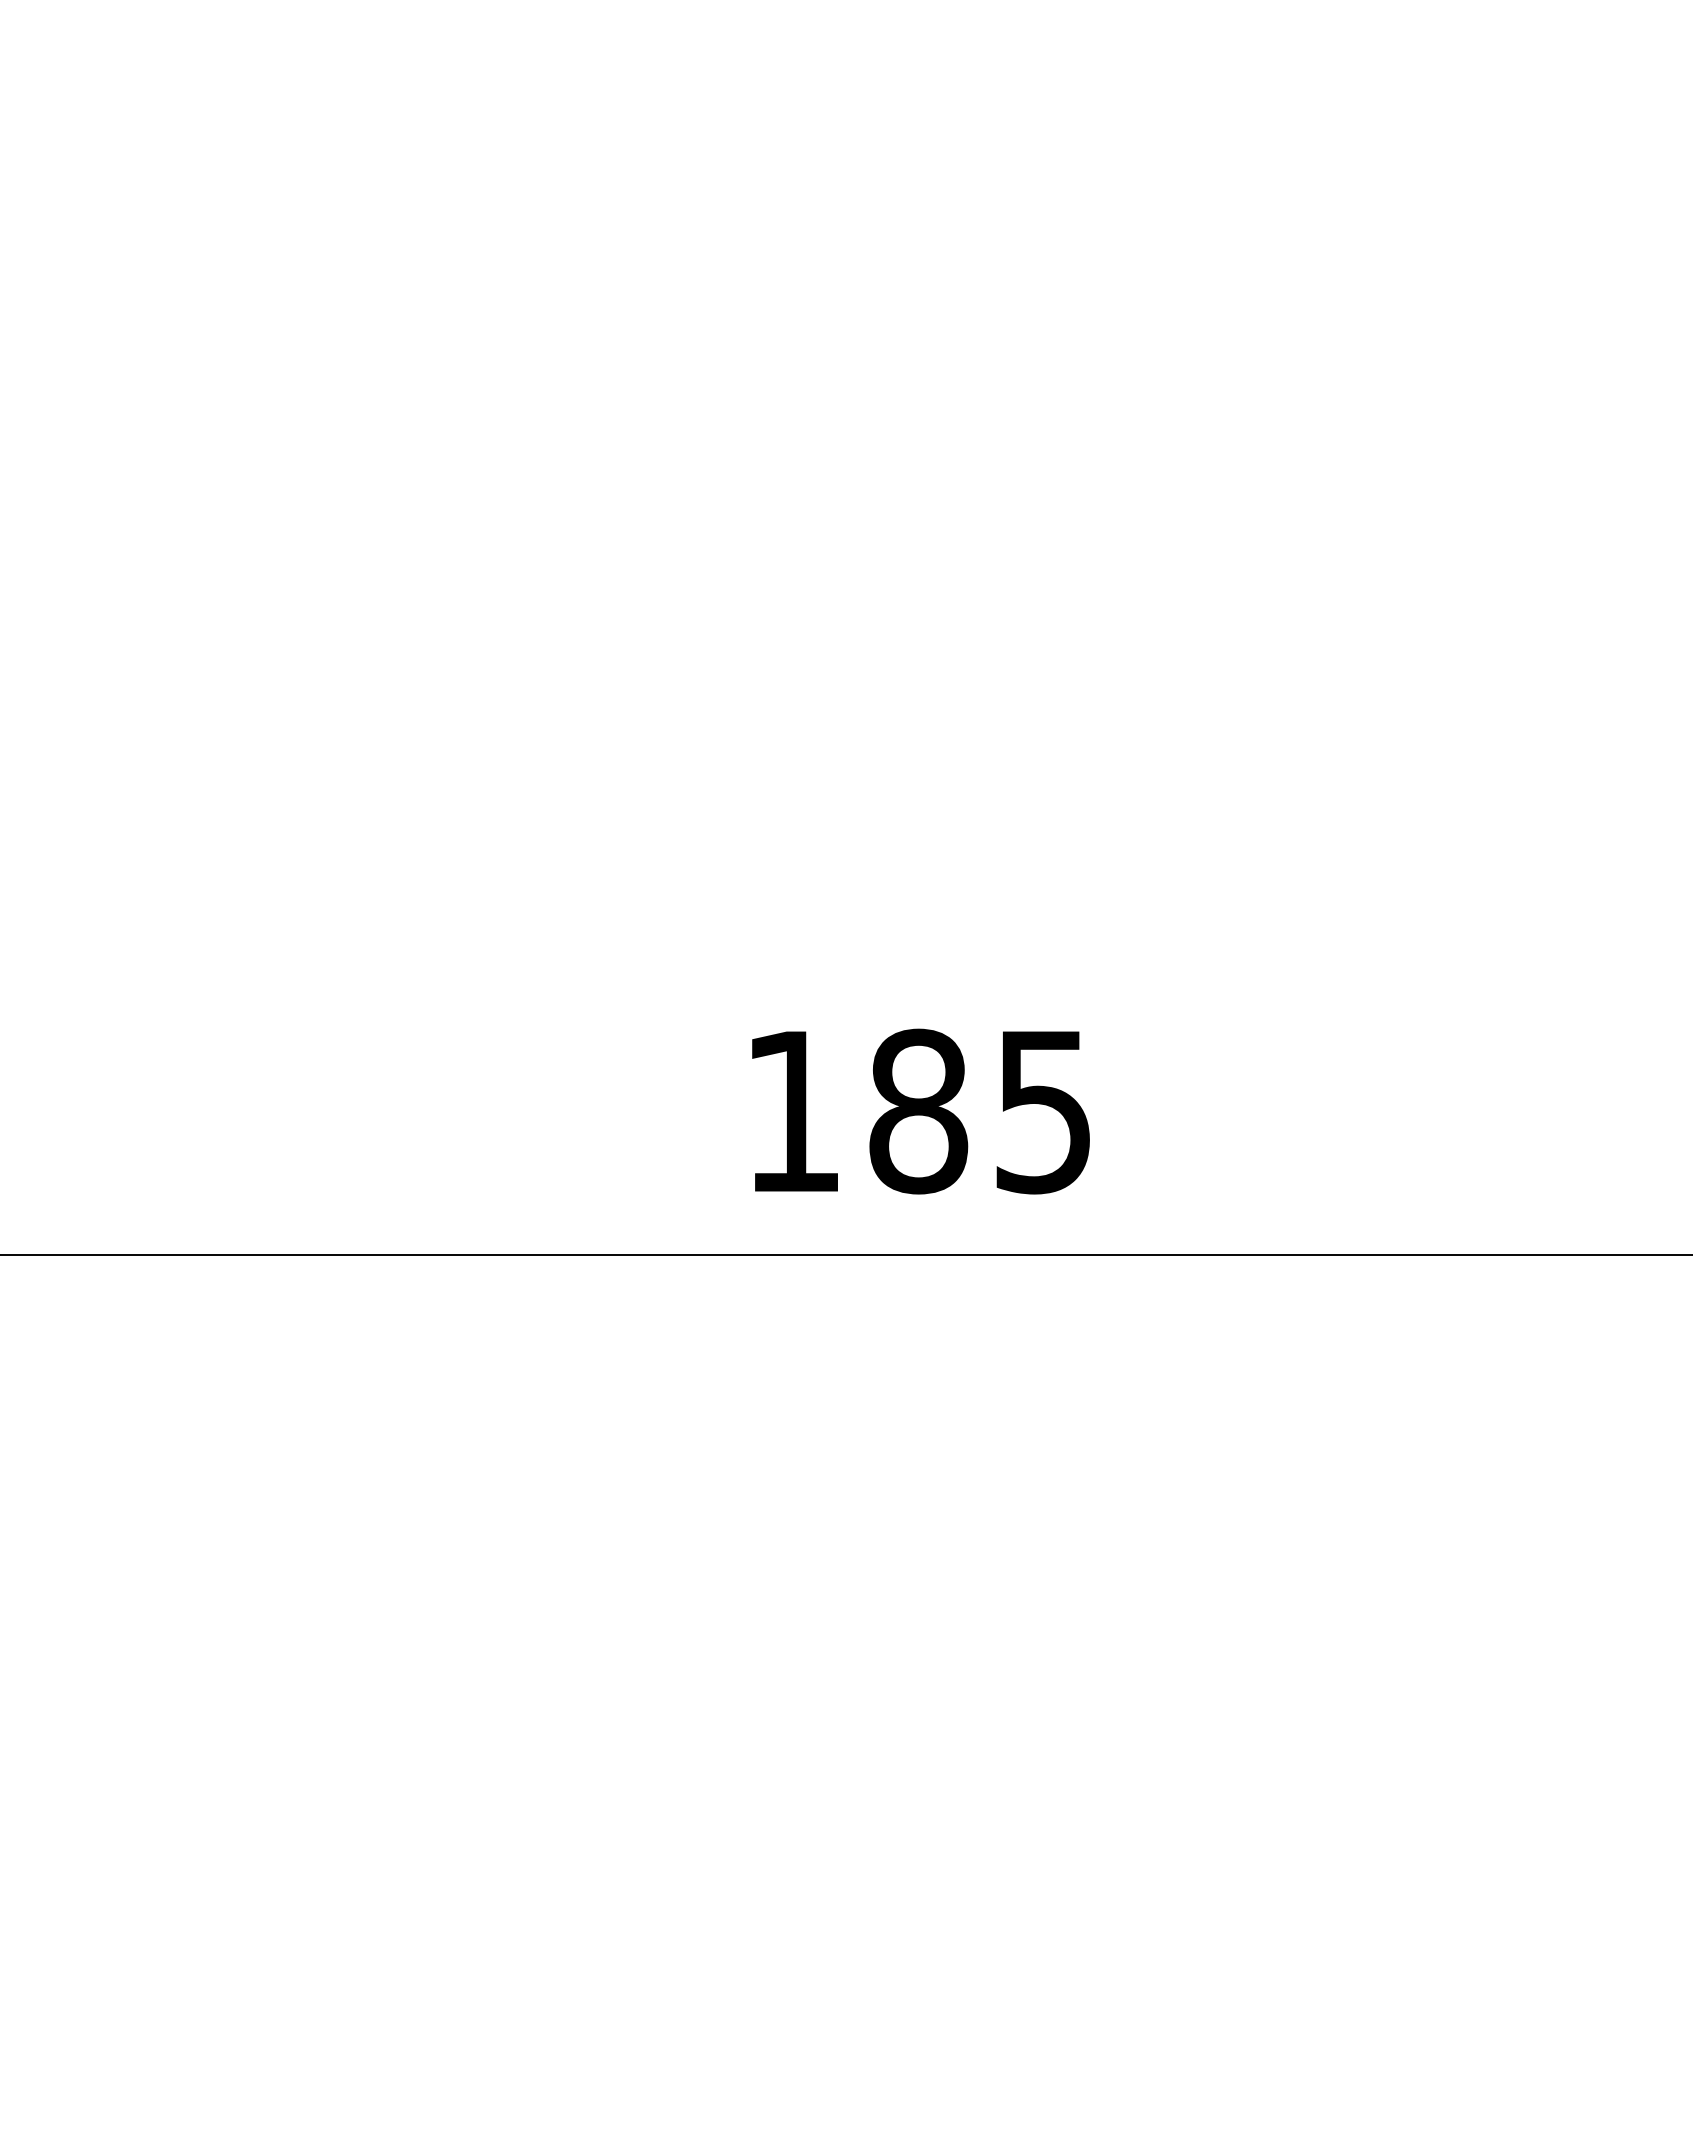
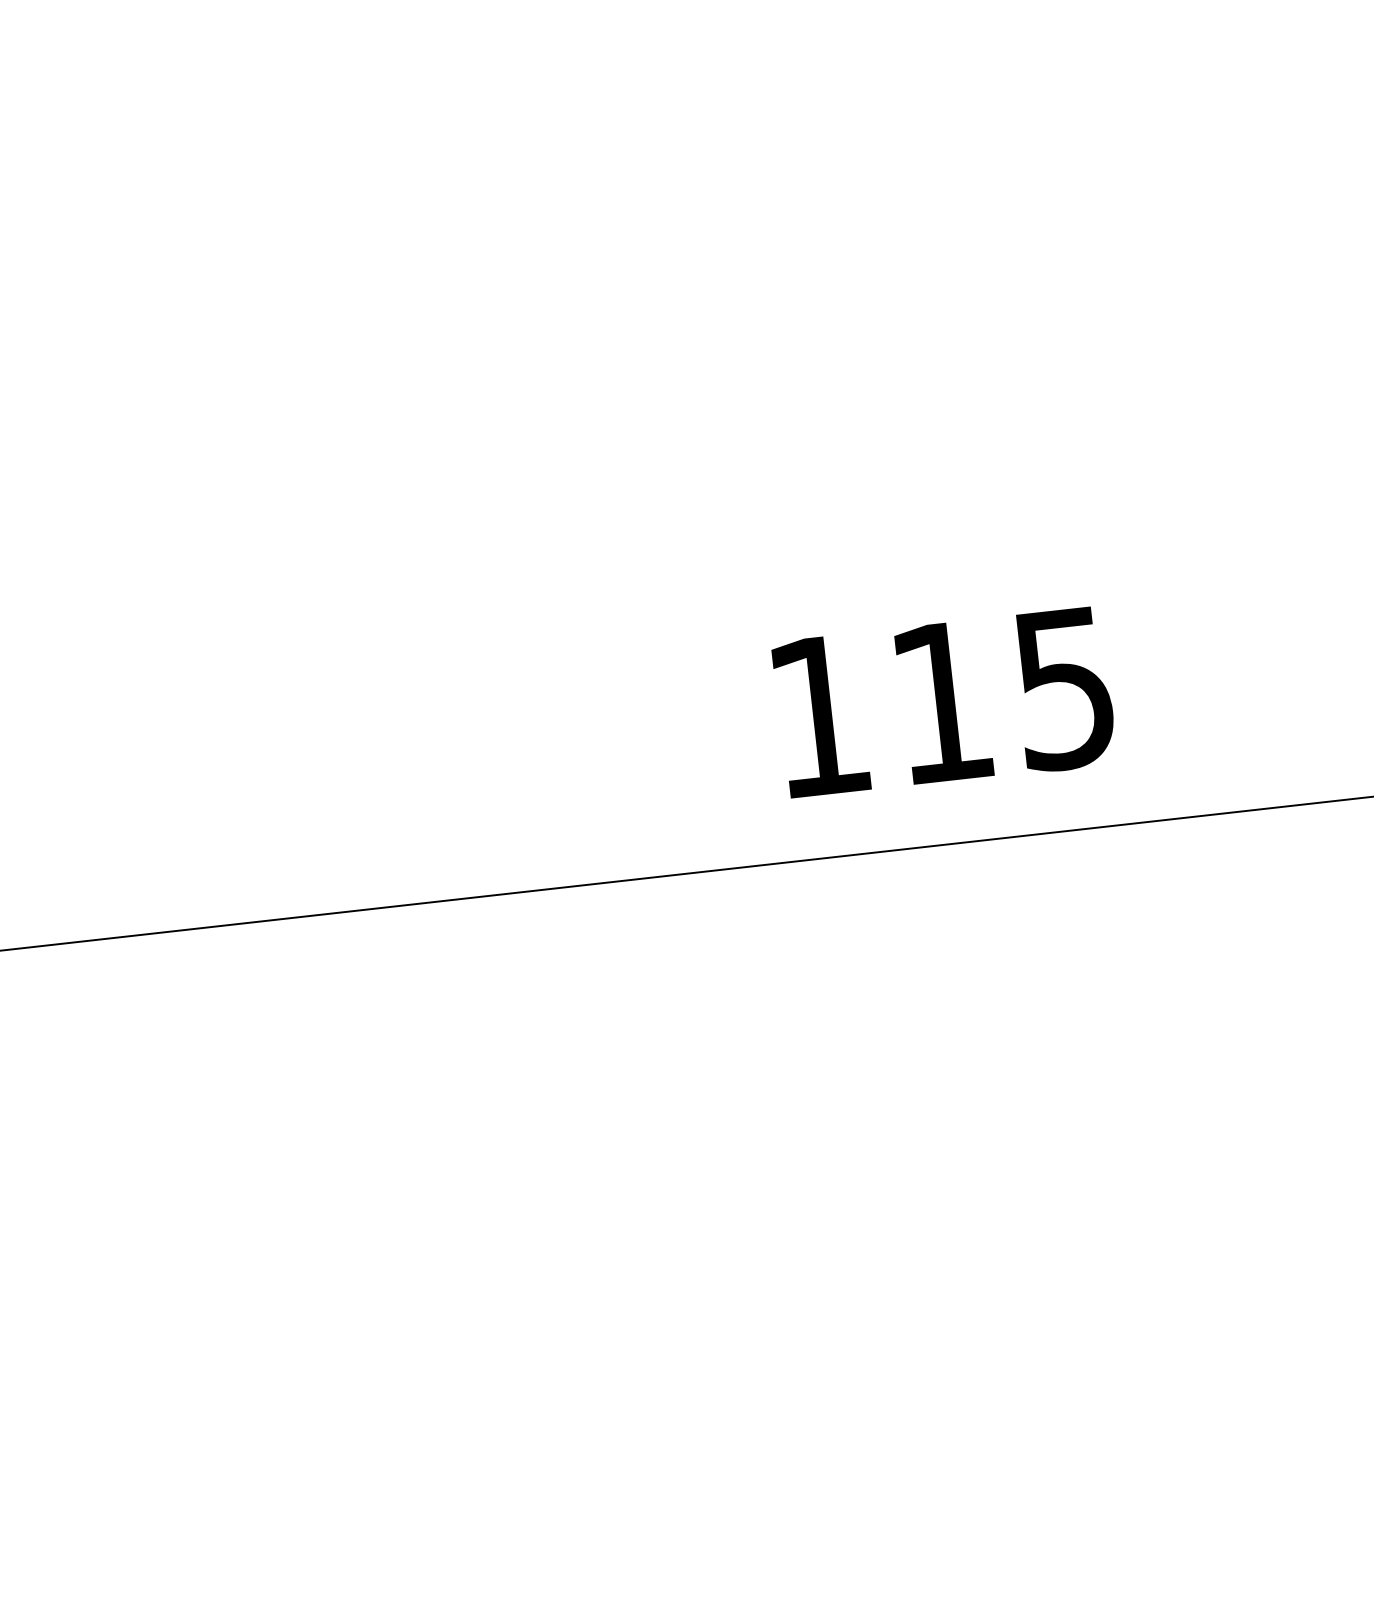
text: (918, 1111) -> (942, 702), 185 -> 115

